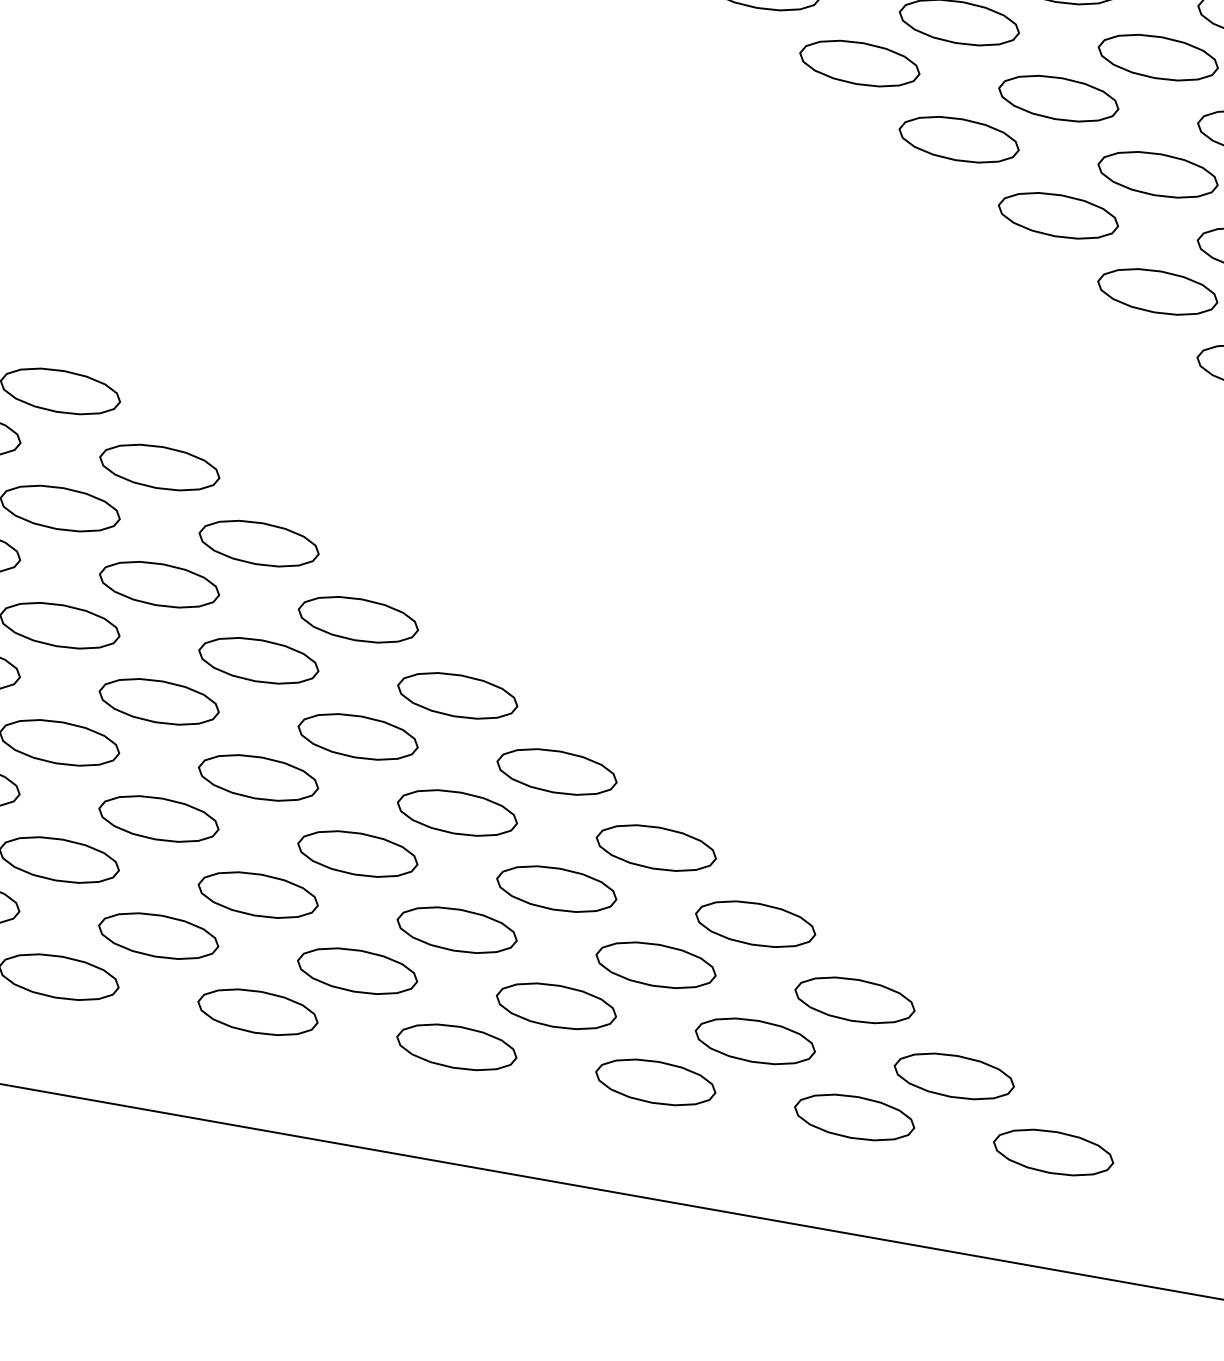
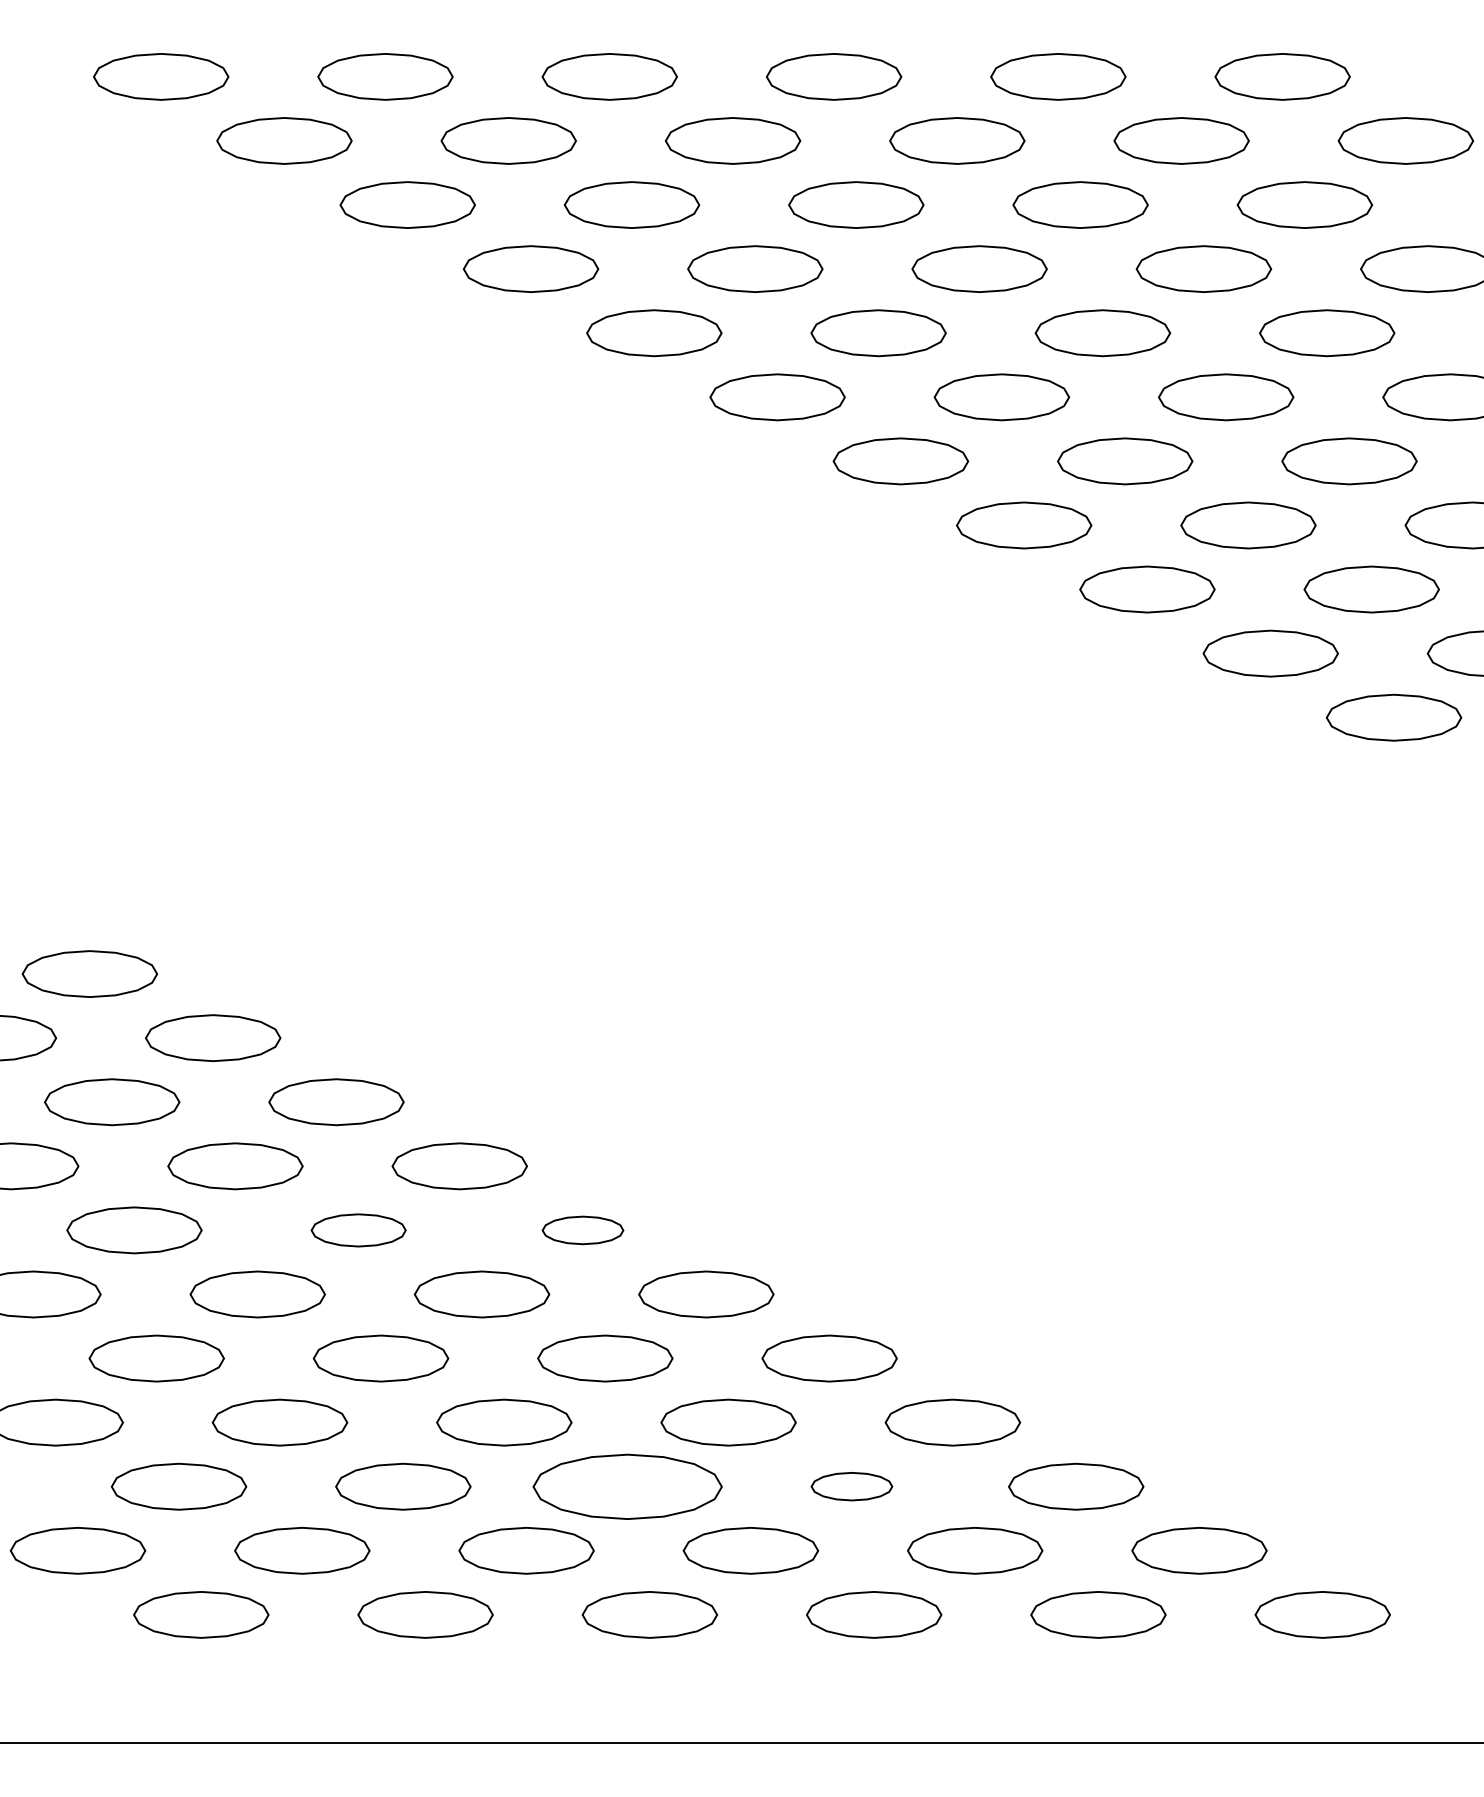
part: (258, 660) -> (358, 1230), size x0.7
part: (457, 695) -> (582, 1230), size x0.6
part: (457, 929) -> (627, 1486), size x1.4
part: (655, 964) -> (851, 1486), size x0.6

